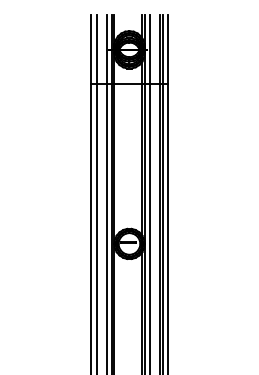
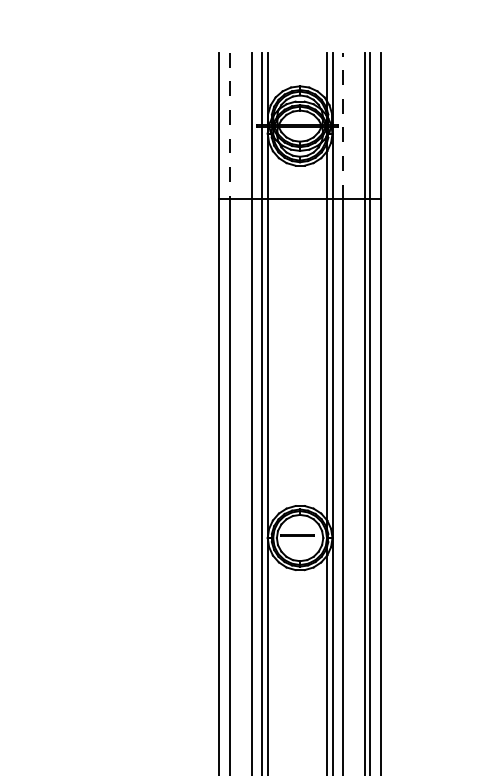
line: (96, 49) -> (230, 125), solid -> dashed
line: (149, 49) -> (342, 125), solid -> dashed

